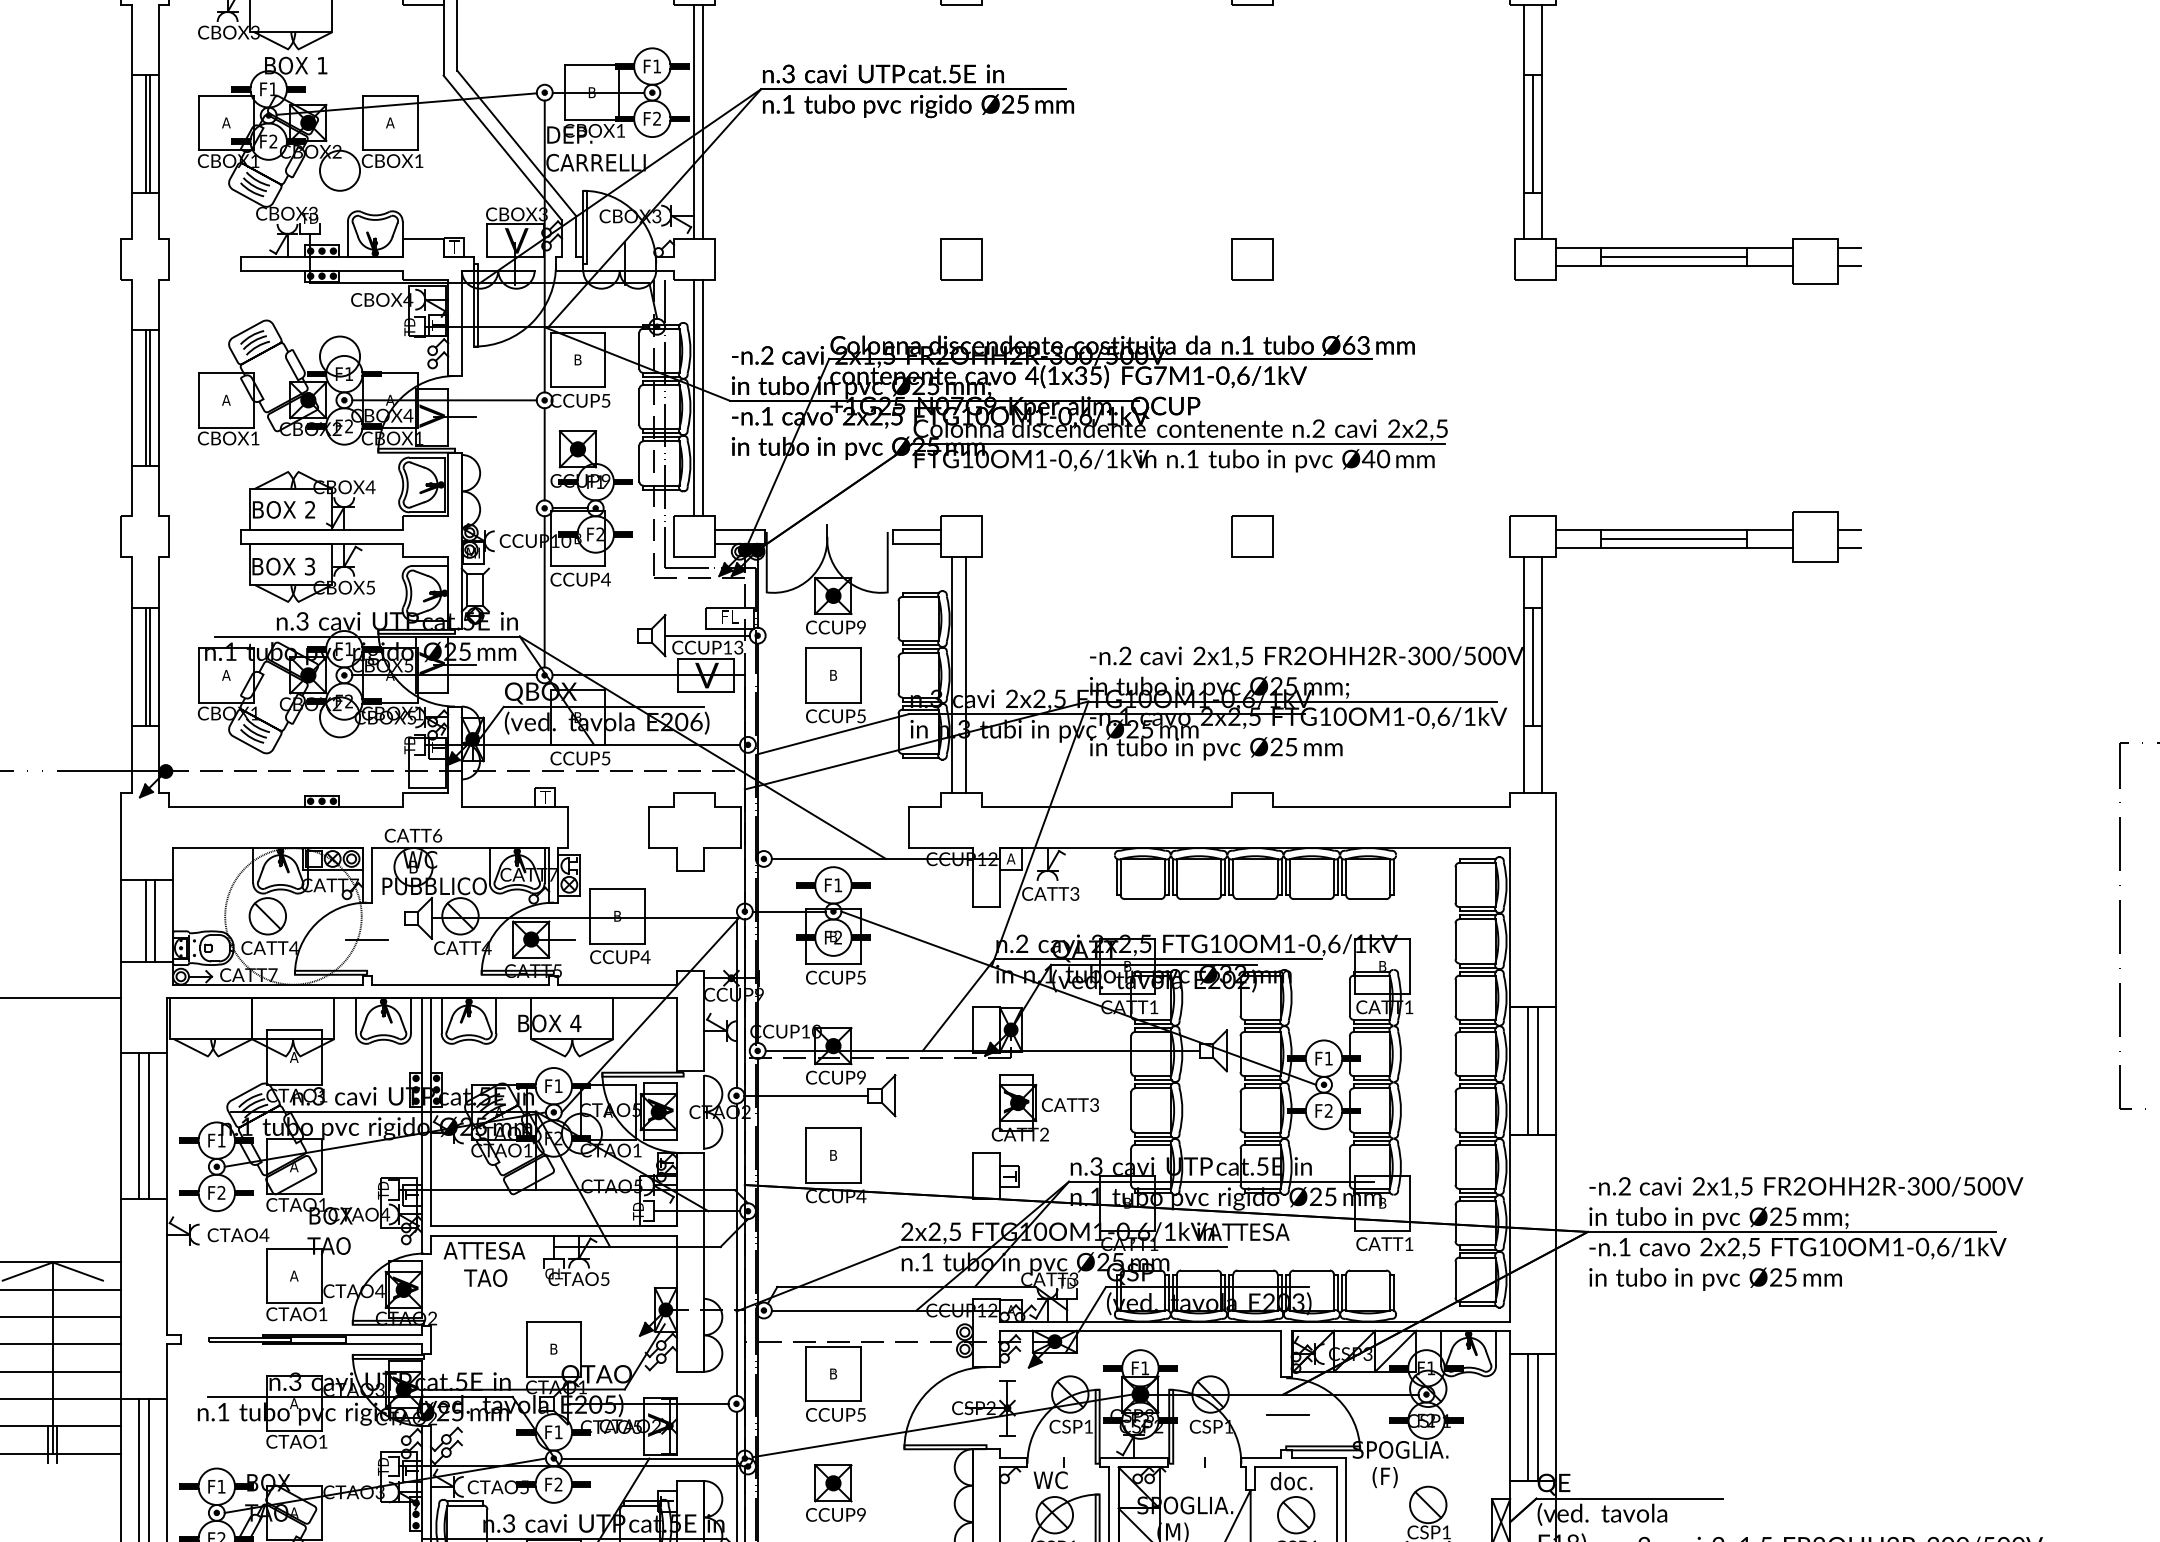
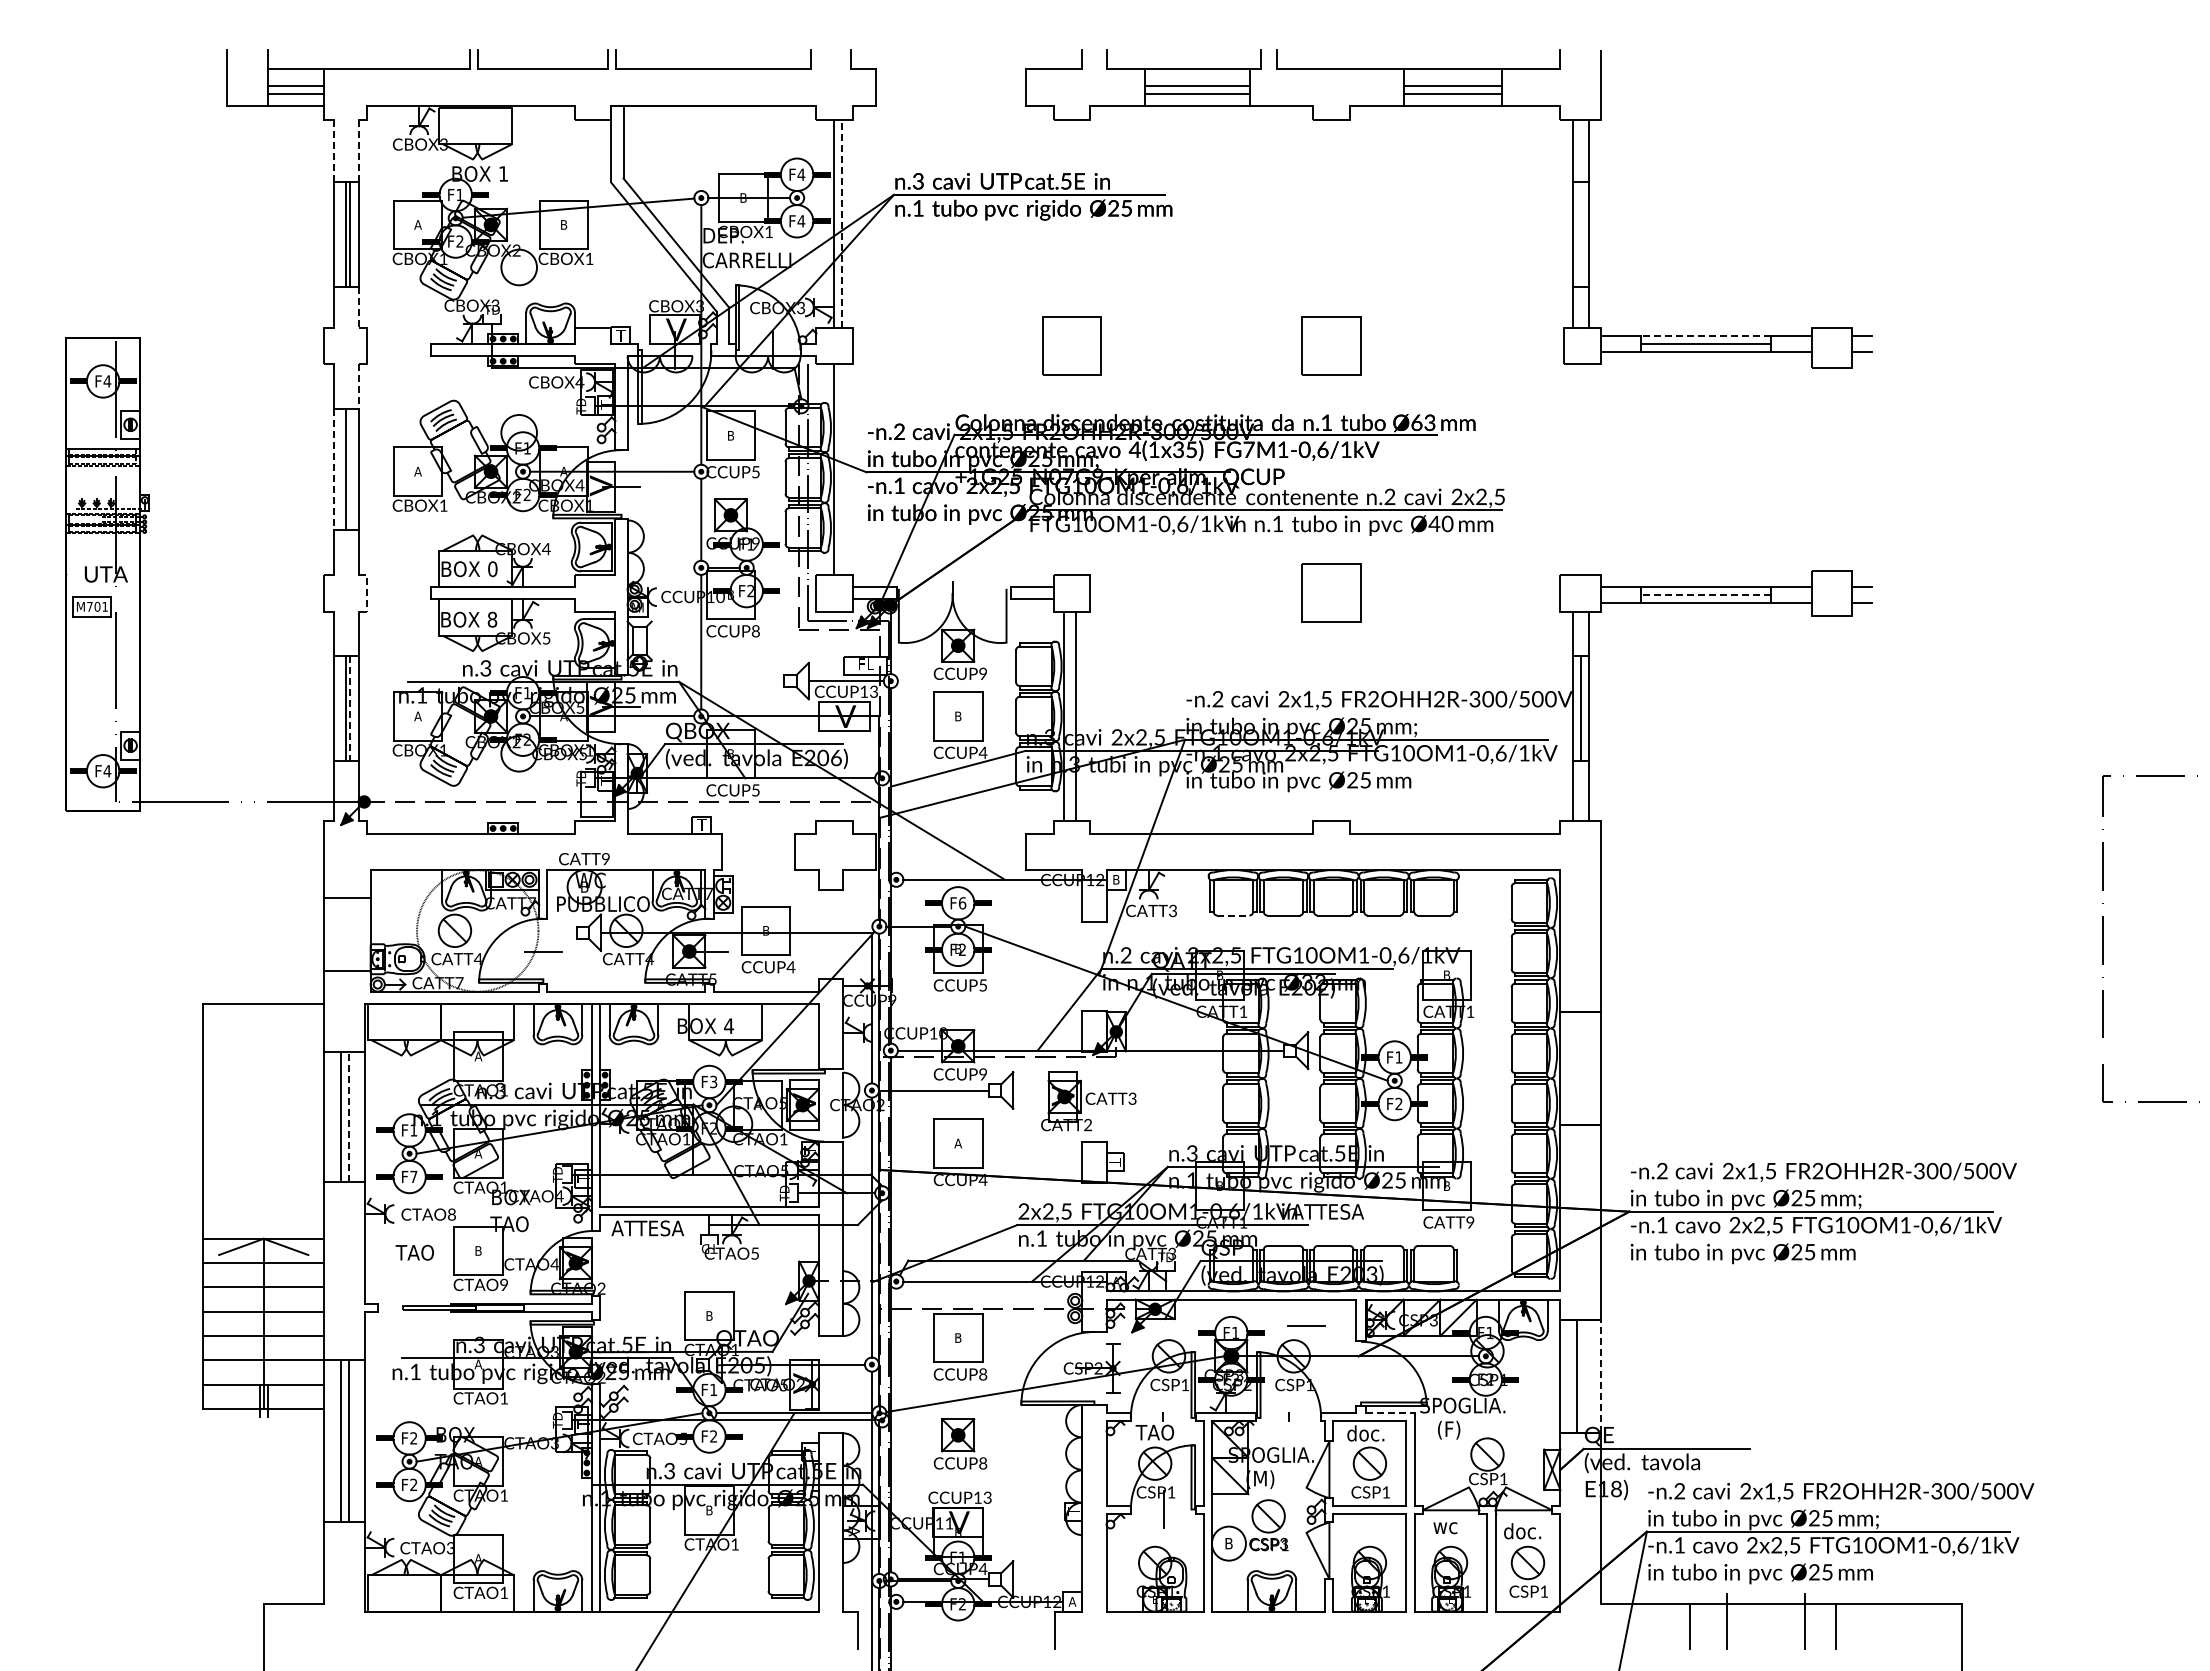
line: (132, 40) -> (334, 151), solid -> dashed
line: (159, 40) -> (358, 151), solid -> dashed
text: (657, 66) -> (801, 174), F1 -> F4
text: (657, 119) -> (801, 221), F2 -> F4
line: (703, 121) -> (842, 223), solid -> dashed
text: (389, 122) -> (563, 224), A -> B
line: (1532, 133) -> (1580, 234), removed
line: (159, 216) -> (358, 308), solid -> dashed
line: (1674, 247) -> (1706, 335), solid -> dashed
part: (960, 258) -> (1071, 345), size x1.6
part: (1252, 258) -> (1331, 345), size x1.6
line: (159, 305) -> (358, 387), solid -> dashed
line: (132, 397) -> (334, 469), solid -> dashed
line: (150, 397) -> (350, 469), removed
line: (703, 397) -> (842, 469), removed
text: (310, 510) -> (492, 569), 2 -> 0
line: (168, 537) -> (366, 593), solid -> dashed
part: (1252, 537) -> (1331, 593), size x1.6
line: (1674, 539) -> (1706, 595), solid -> dashed
text: (310, 566) -> (492, 619), 3 -> 8
text: (605, 579) -> (755, 631), CCUP4 -> CCUP8
line: (150, 666) -> (350, 708), solid -> dashed
text: (860, 715) -> (982, 752), CCUP5 -> CCUP4
text: (438, 836) -> (606, 859), CATT6 -> CATT9
text: (1011, 858) -> (1116, 879), A -> B
text: (838, 885) -> (962, 903), F1 -> F6
line: (1142, 899) -> (1233, 915), solid -> dashed
line: (145, 920) -> (346, 934), removed
line: (154, 920) -> (354, 934), removed
line: (1528, 1071) -> (1576, 1068), removed
line: (1537, 1071) -> (1584, 1068), removed
text: (558, 1085) -> (713, 1081), F1 -> F3
part: (1045, 1108) -> (1088, 1101), moved
line: (148, 1126) -> (348, 1117), solid -> dashed
text: (832, 1155) -> (957, 1143), B -> A
text: (221, 1192) -> (413, 1176), F2 -> F7
text: (263, 1235) -> (451, 1214), CTAO4 -> CTAO8
text: (1409, 1244) -> (1470, 1222), CATT1 -> CATT9
text: (294, 1275) -> (478, 1250), A -> B
text: (485, 1277) -> (414, 1252), moved
text: (322, 1313) -> (503, 1284), CTAO1 -> CTAO9
text: (861, 1414) -> (983, 1374), CCUP5 -> CCUP8
line: (1287, 1414) -> (1306, 1325), moved
line: (1537, 1417) -> (1584, 1376), removed
line: (1555, 1417) -> (1600, 1376), solid -> dashed
line: (1319, 1458) -> (1390, 1413), solid -> dashed
text: (1054, 1480) -> (1154, 1432), WC -> TAO
text: (221, 1486) -> (413, 1438), F1 -> F2
text: (861, 1514) -> (983, 1463), CCUP9 -> CCUP8

